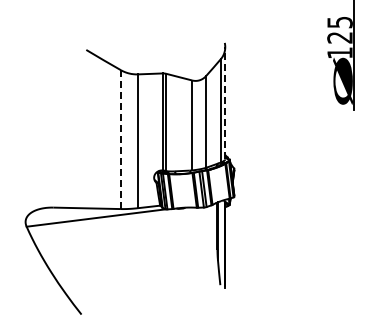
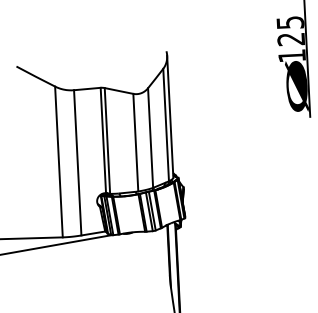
line: (225, 102) -> (170, 115), dashed -> solid
line: (120, 139) -> (58, 161), dashed -> solid

